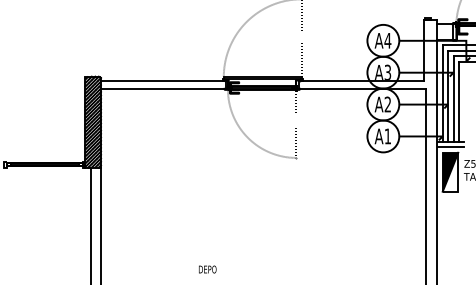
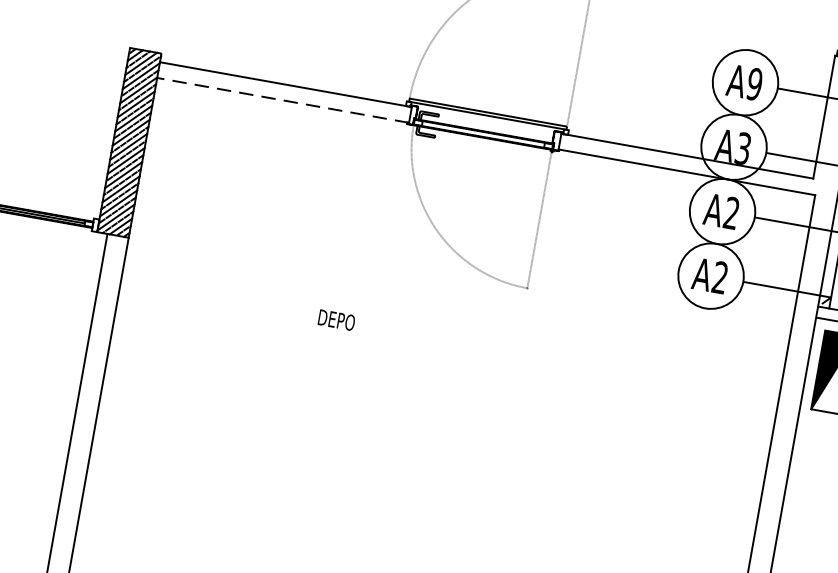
text: (387, 40) -> (754, 83), A4 -> A9
line: (162, 88) -> (281, 99), solid -> dashed
text: (387, 135) -> (719, 275), A1 -> A2
text: (207, 269) -> (336, 320), moved

